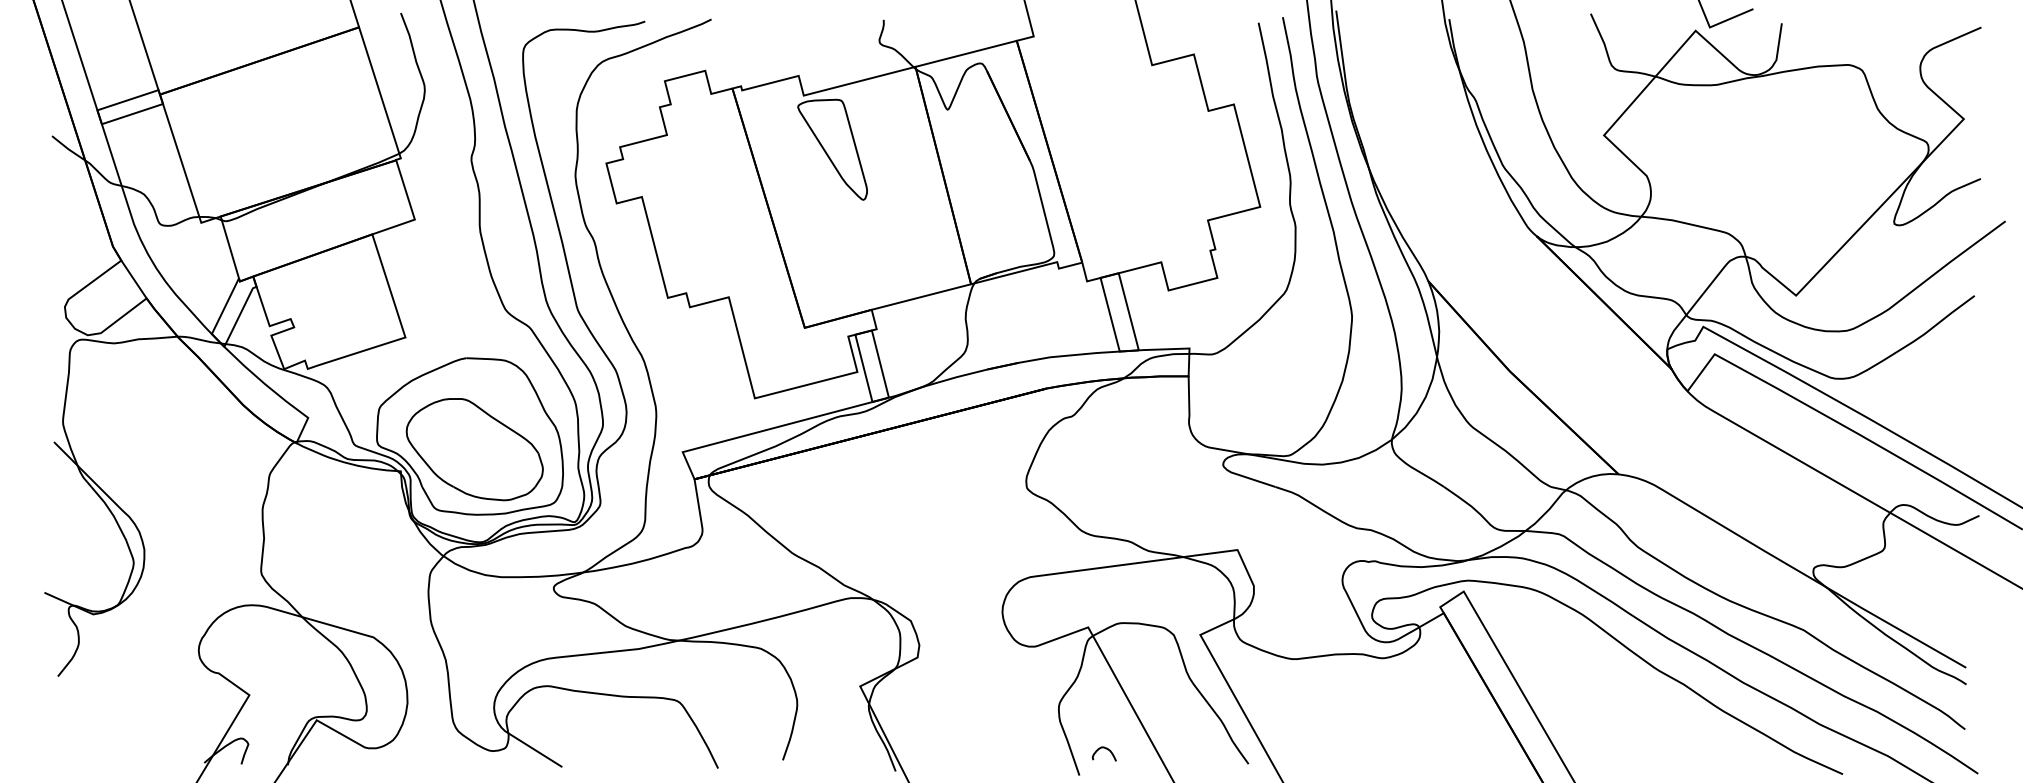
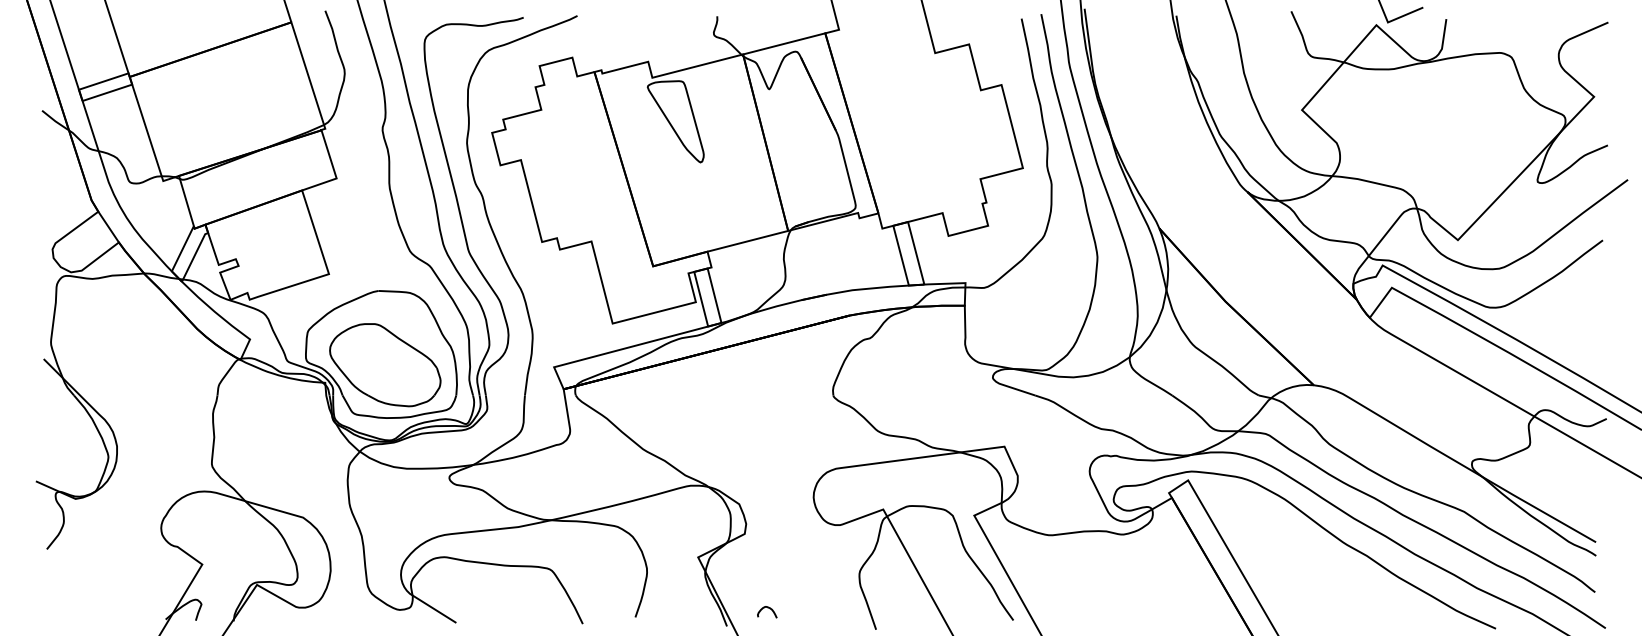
curve: (1105, 749) -> (768, 608), moved

